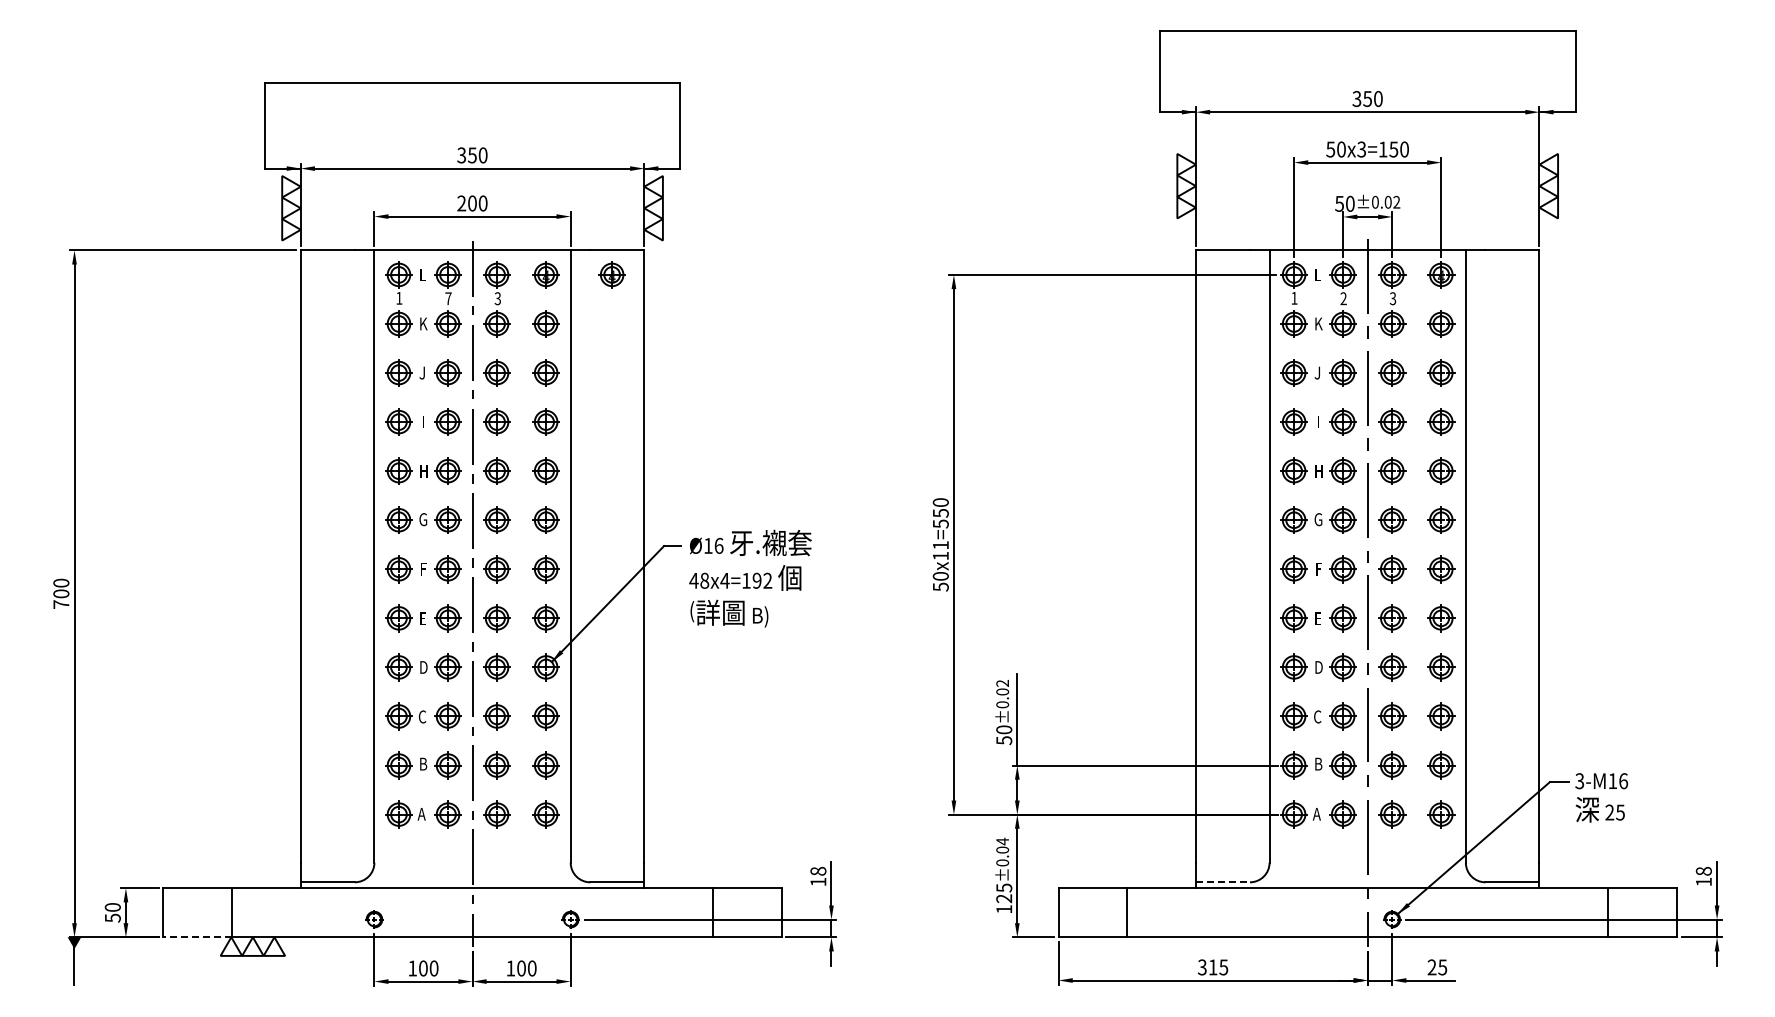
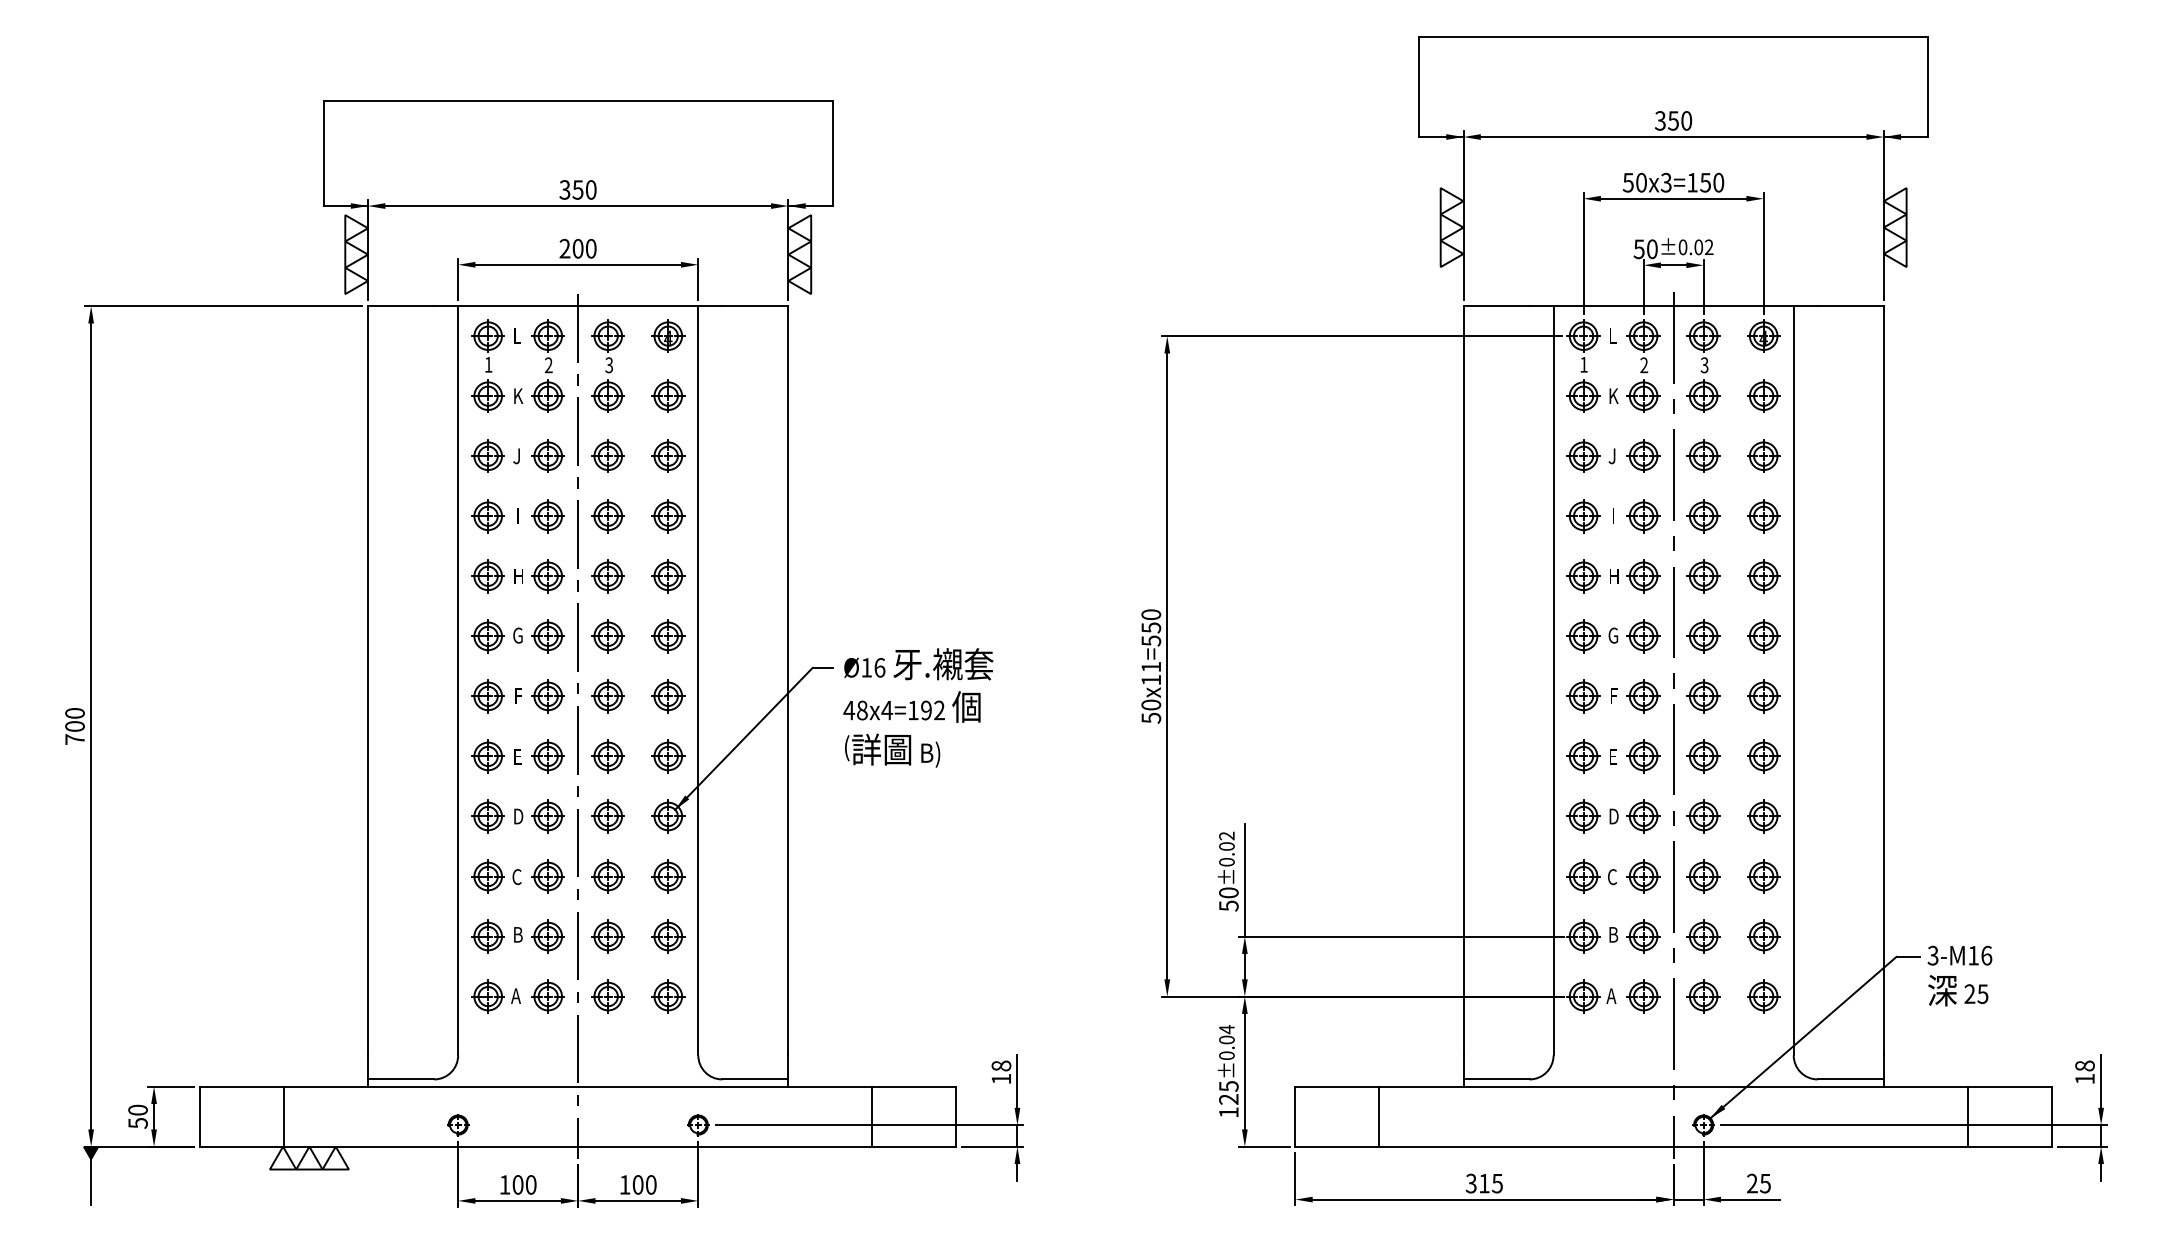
part: (611, 274) -> (748, 335), removed
text: (448, 298) -> (548, 365), 7 -> 2
line: (1222, 882) -> (1495, 1079), dashed -> solid
line: (197, 937) -> (241, 1146), dashed -> solid

